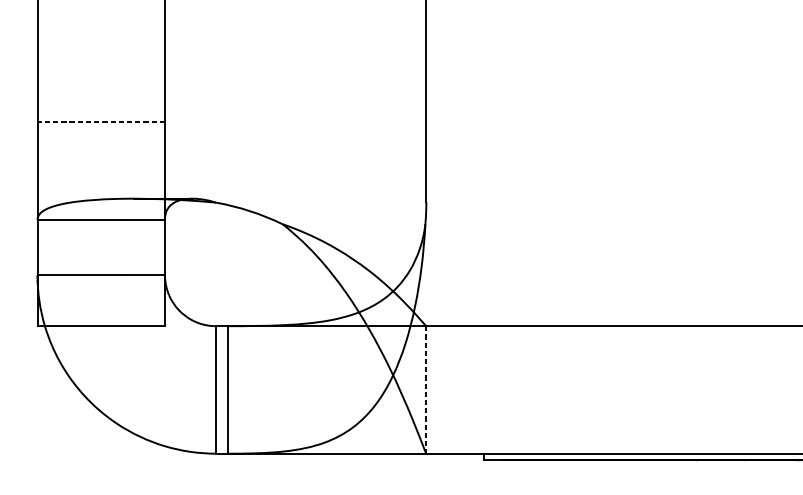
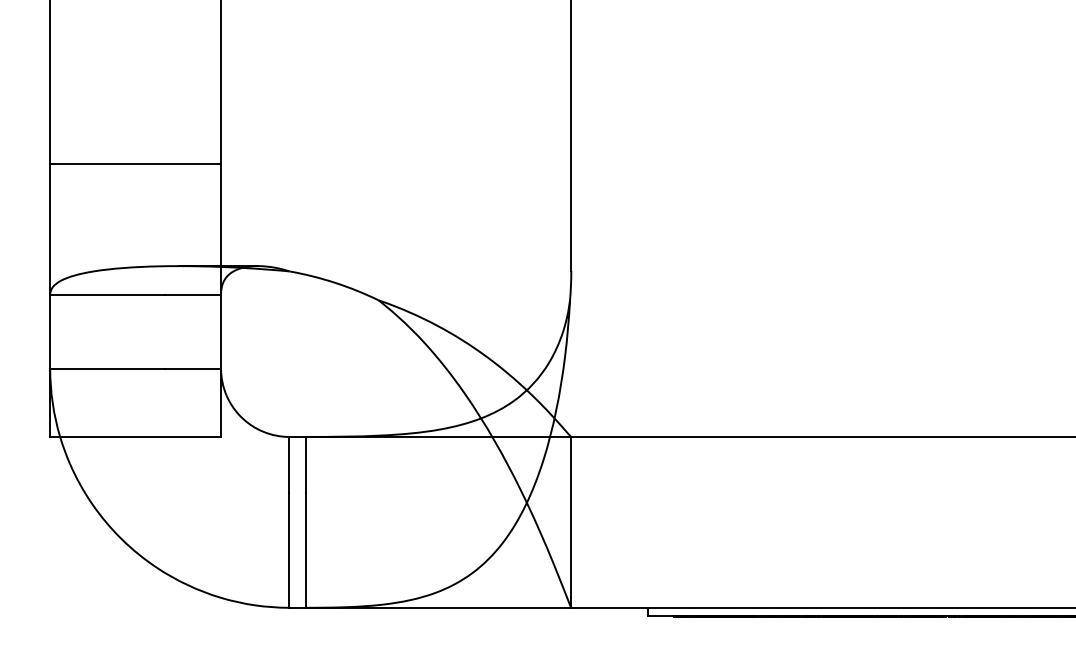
line: (101, 122) -> (135, 163), dashed -> solid
line: (426, 390) -> (571, 522), dashed -> solid

